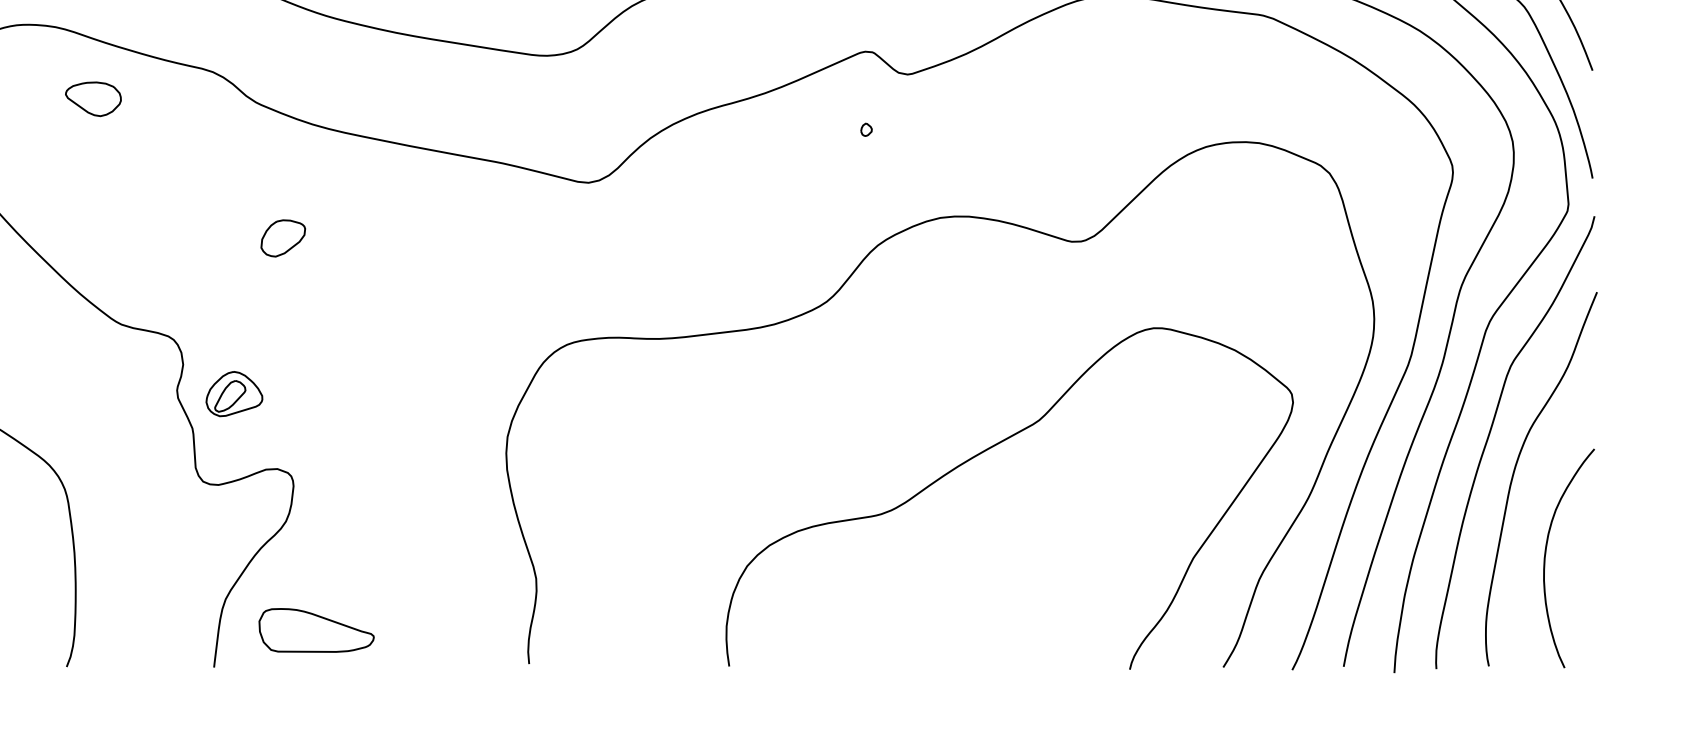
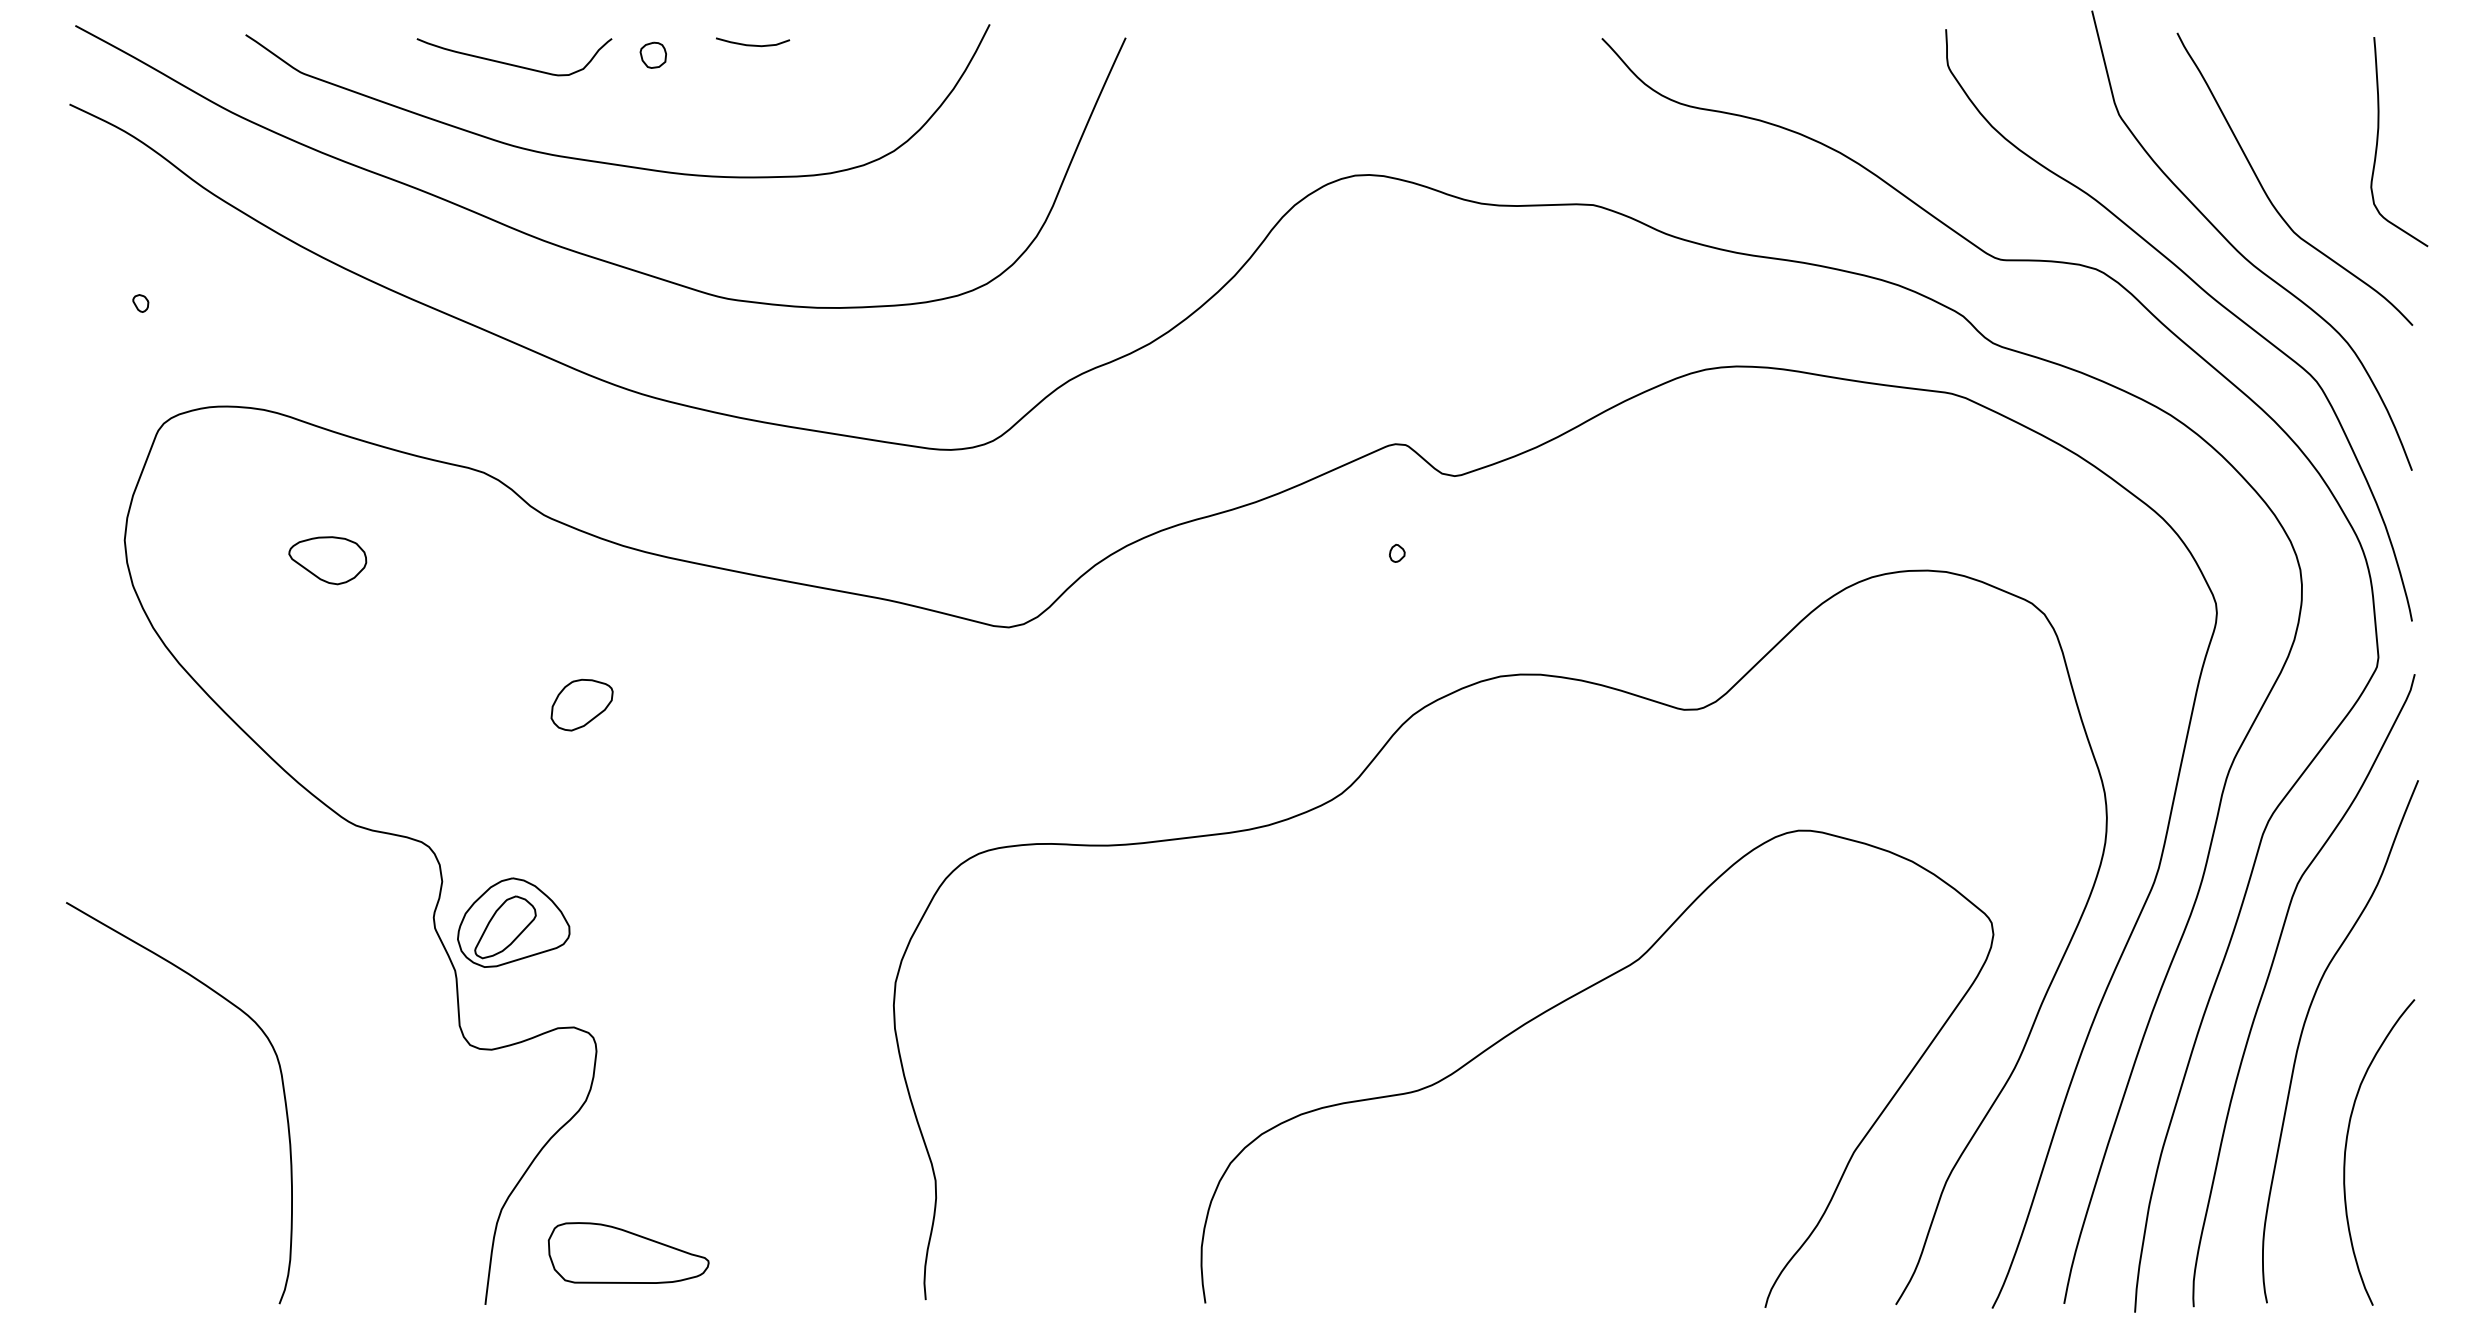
part: (93, 99) -> (327, 560), moved
part: (234, 393) -> (513, 922), size x1.43

